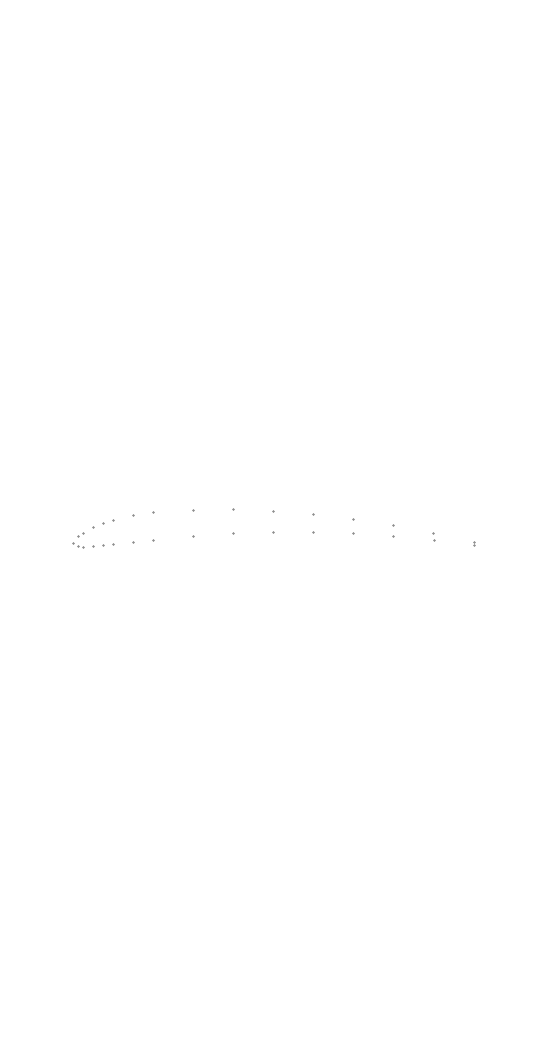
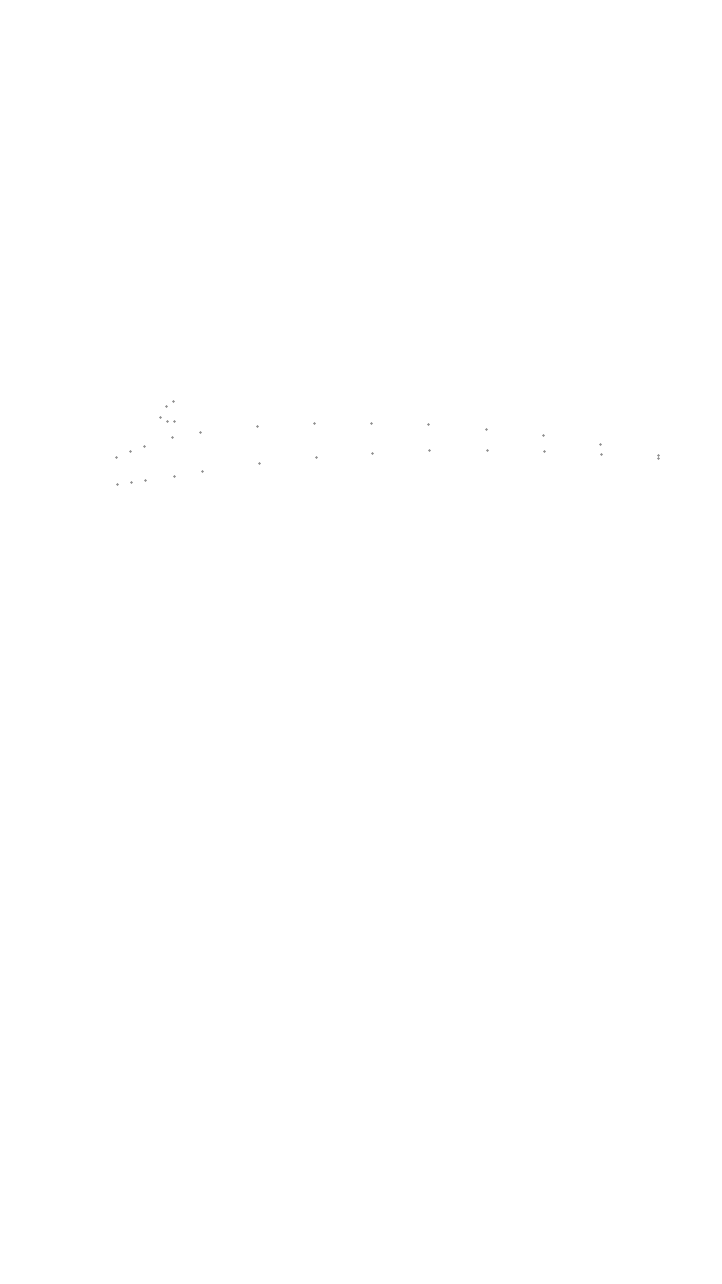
part: (78, 540) -> (166, 412), moved

